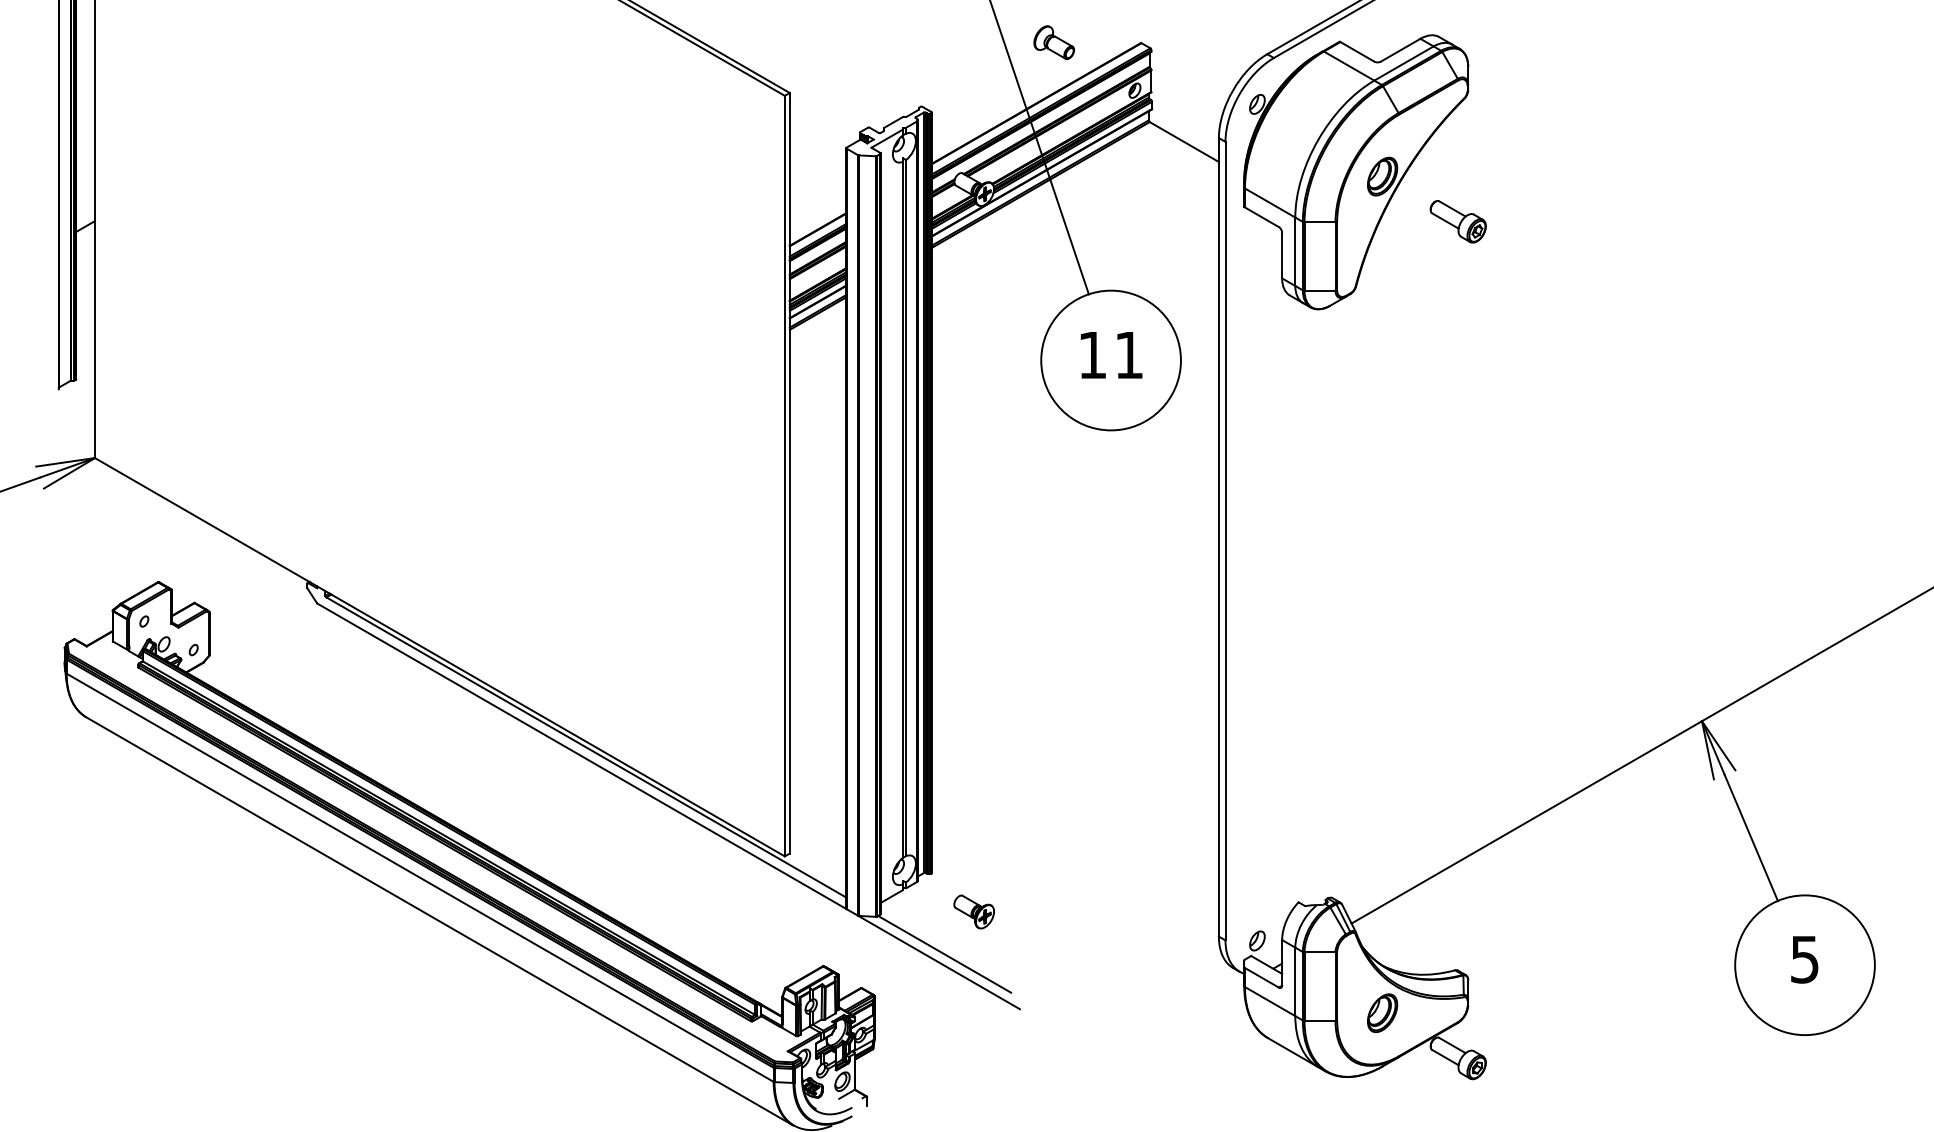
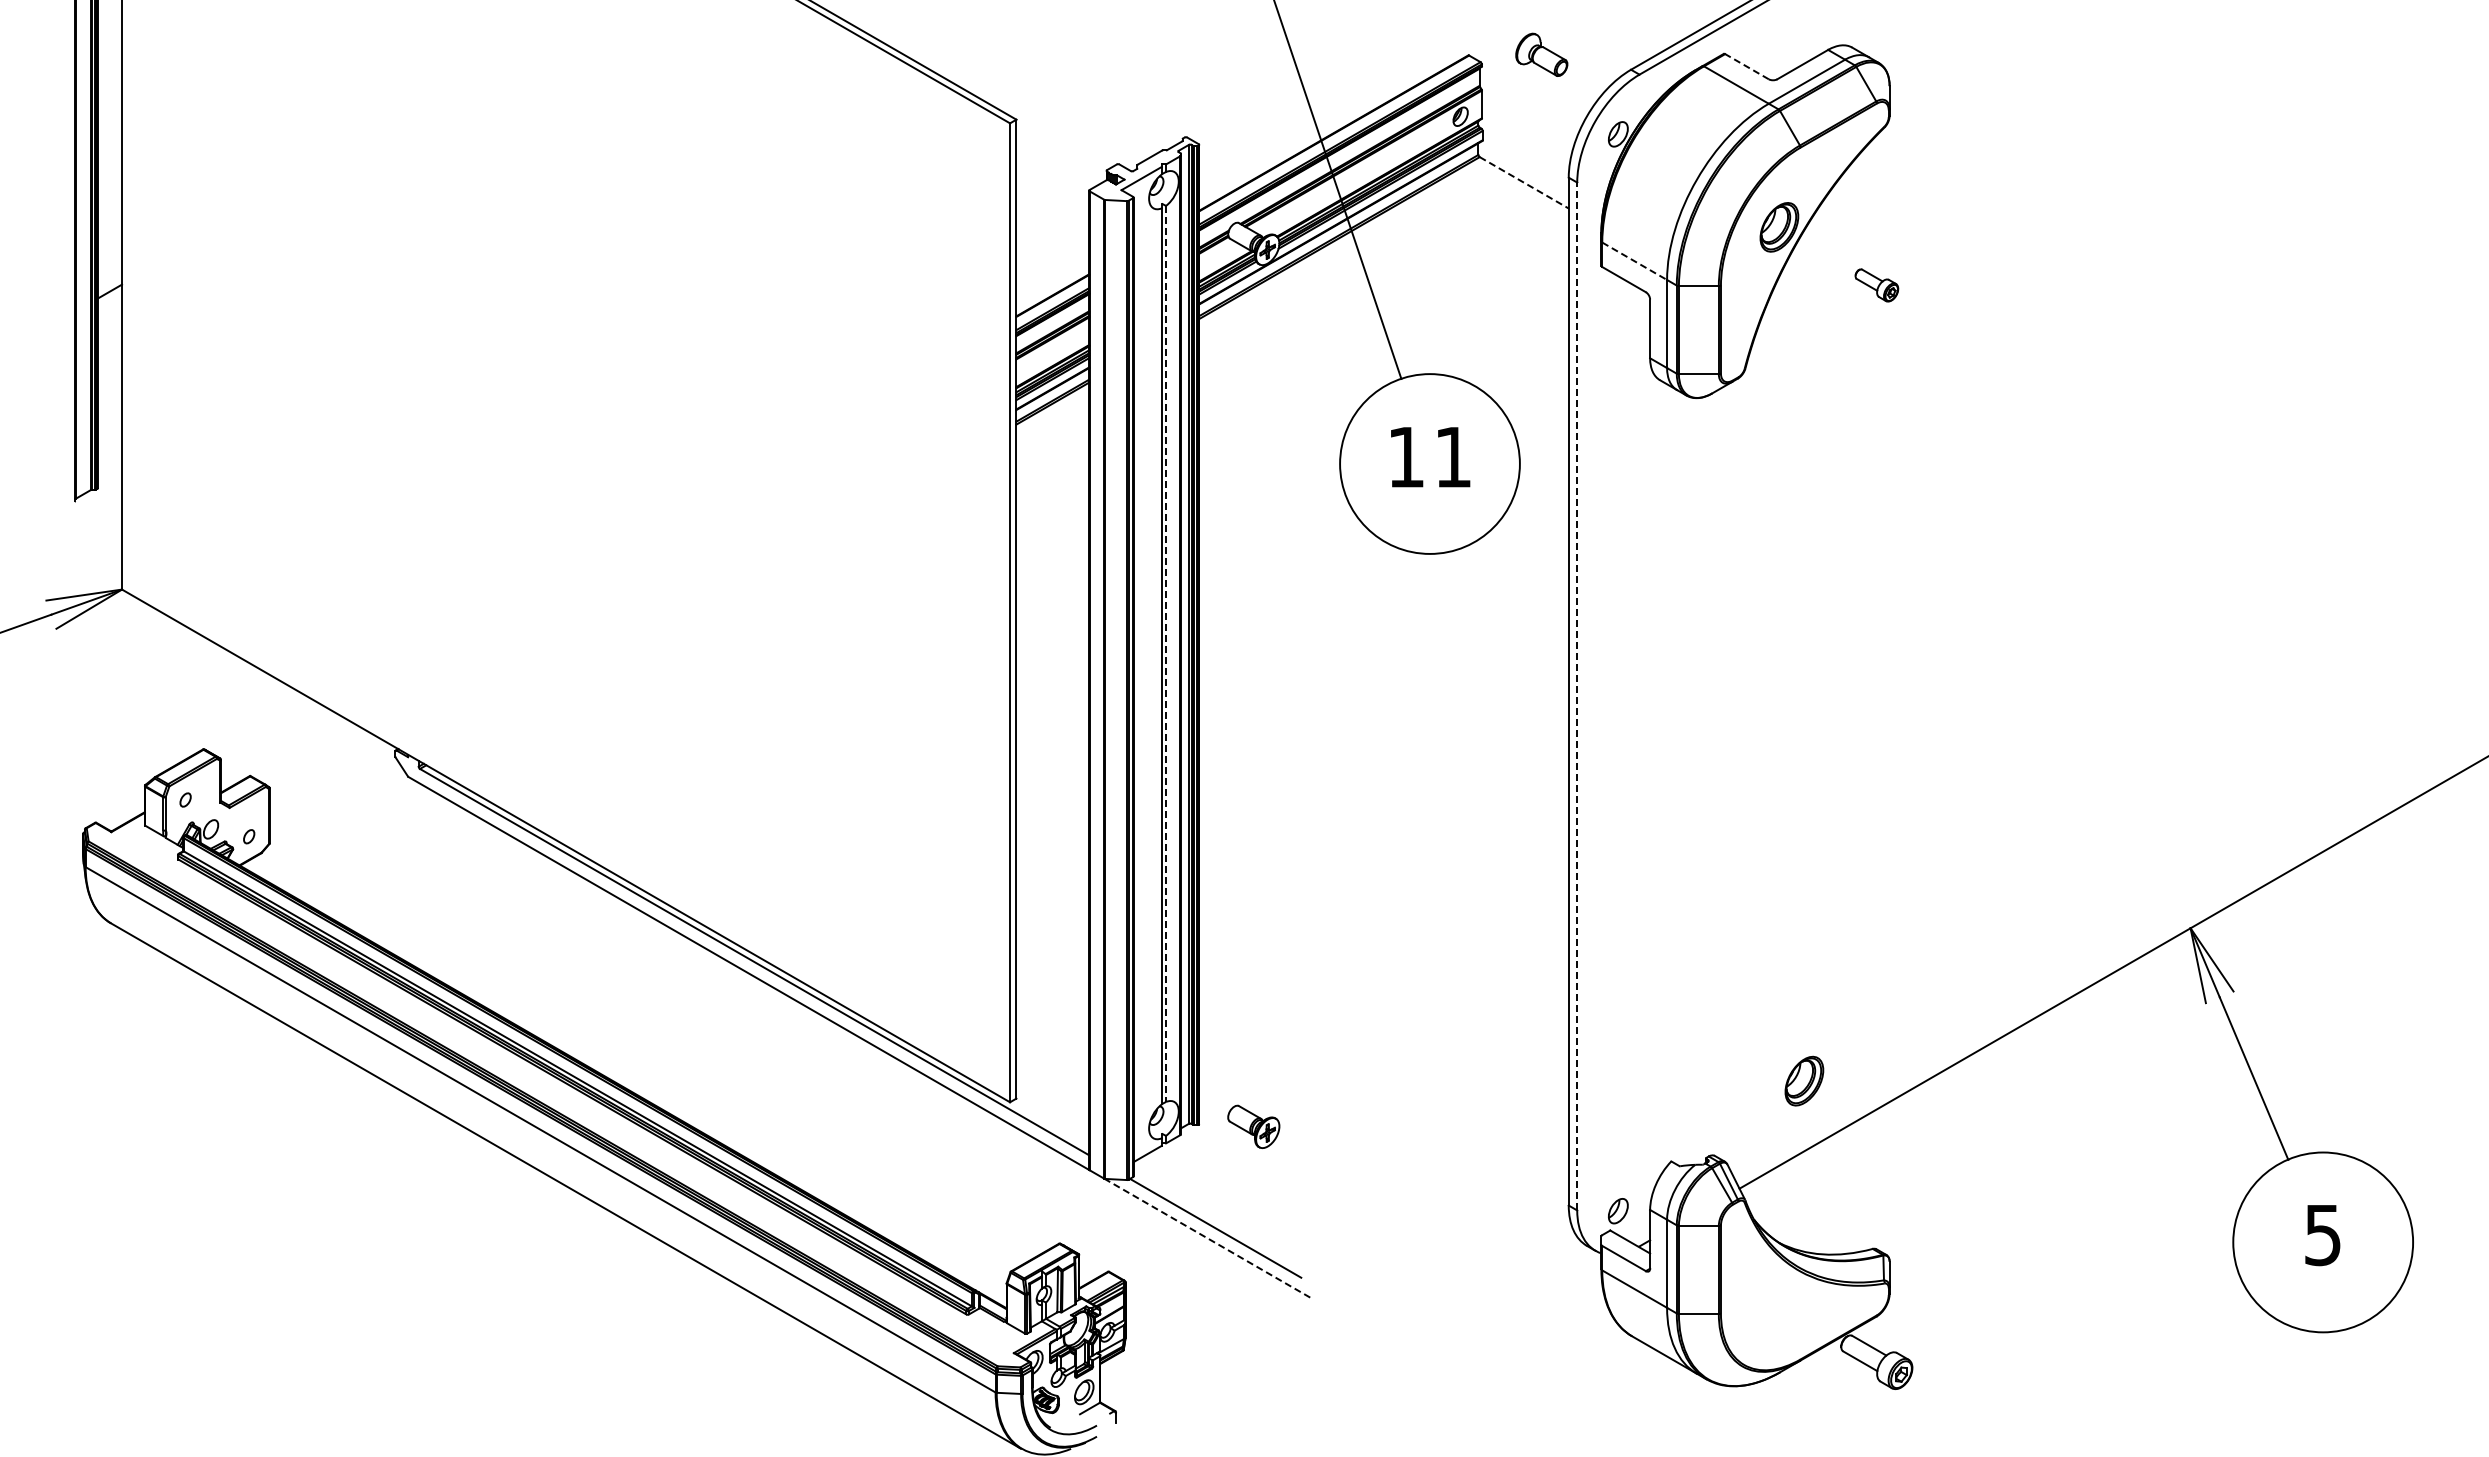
part: (1054, 42) -> (1541, 54), moved
line: (1357, 51) -> (1746, 66), solid -> dashed
line: (1184, 142) -> (1524, 183), solid -> dashed
line: (1270, 203) -> (1635, 261), solid -> dashed
part: (1458, 221) -> (1876, 285), size x0.6
line: (906, 508) -> (1166, 654), solid -> dashed
line: (1225, 541) -> (1577, 696), solid -> dashed
part: (973, 911) -> (1253, 1126), moved
line: (939, 962) -> (1208, 1239), solid -> dashed
part: (1382, 1012) -> (1804, 1080), moved

